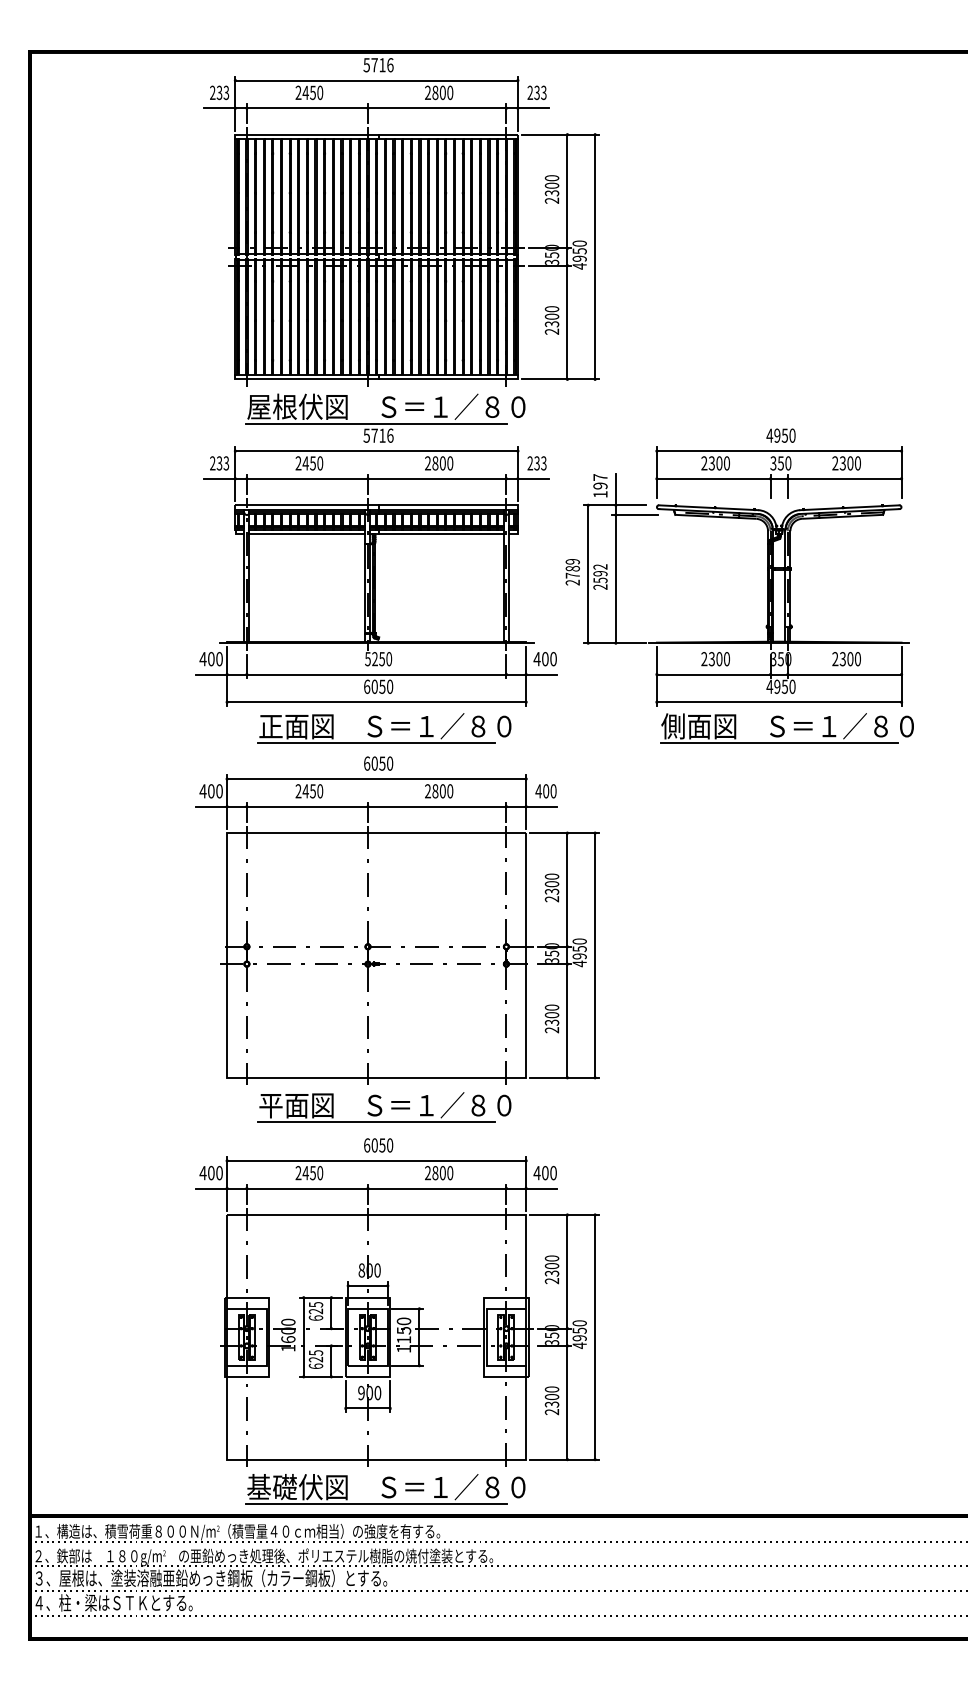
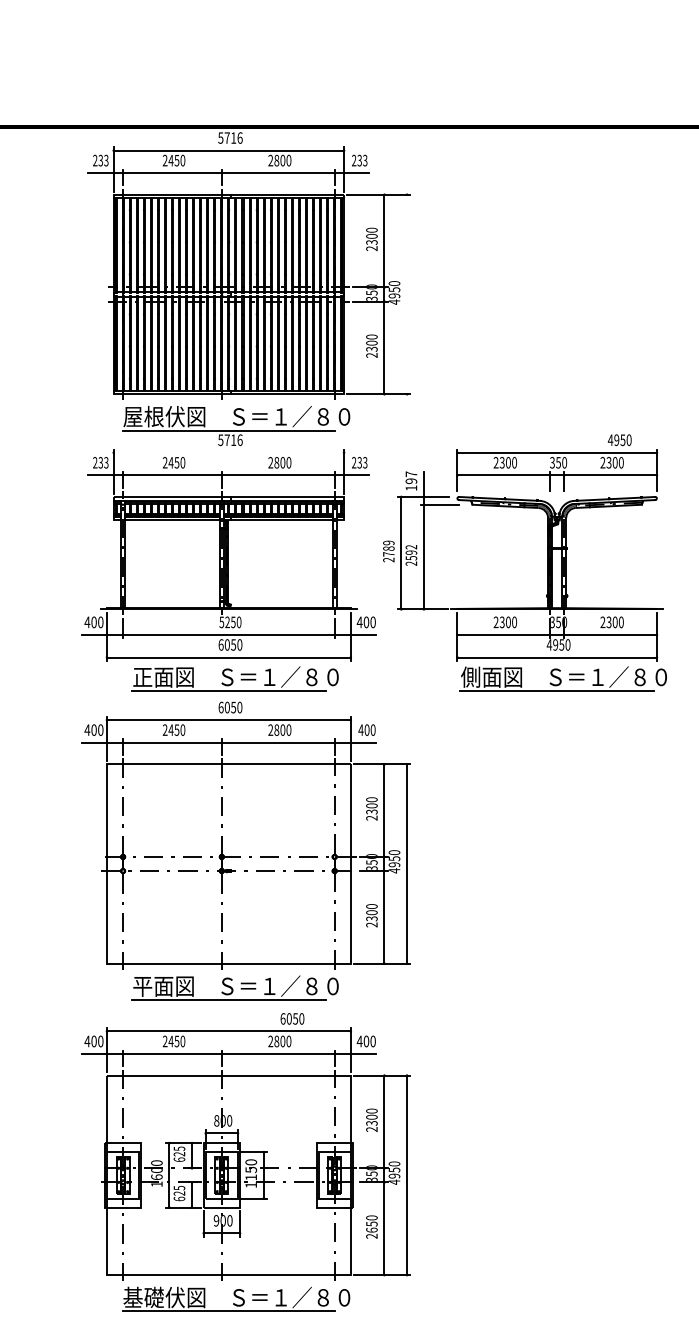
line: (595, 256) -> (407, 294), removed
text: (780, 435) -> (619, 440), moved
line: (376, 451) -> (228, 453), removed
text: (378, 1145) -> (292, 1018), moved
text: (551, 1400) -> (371, 1226), 2300 -> 2650

